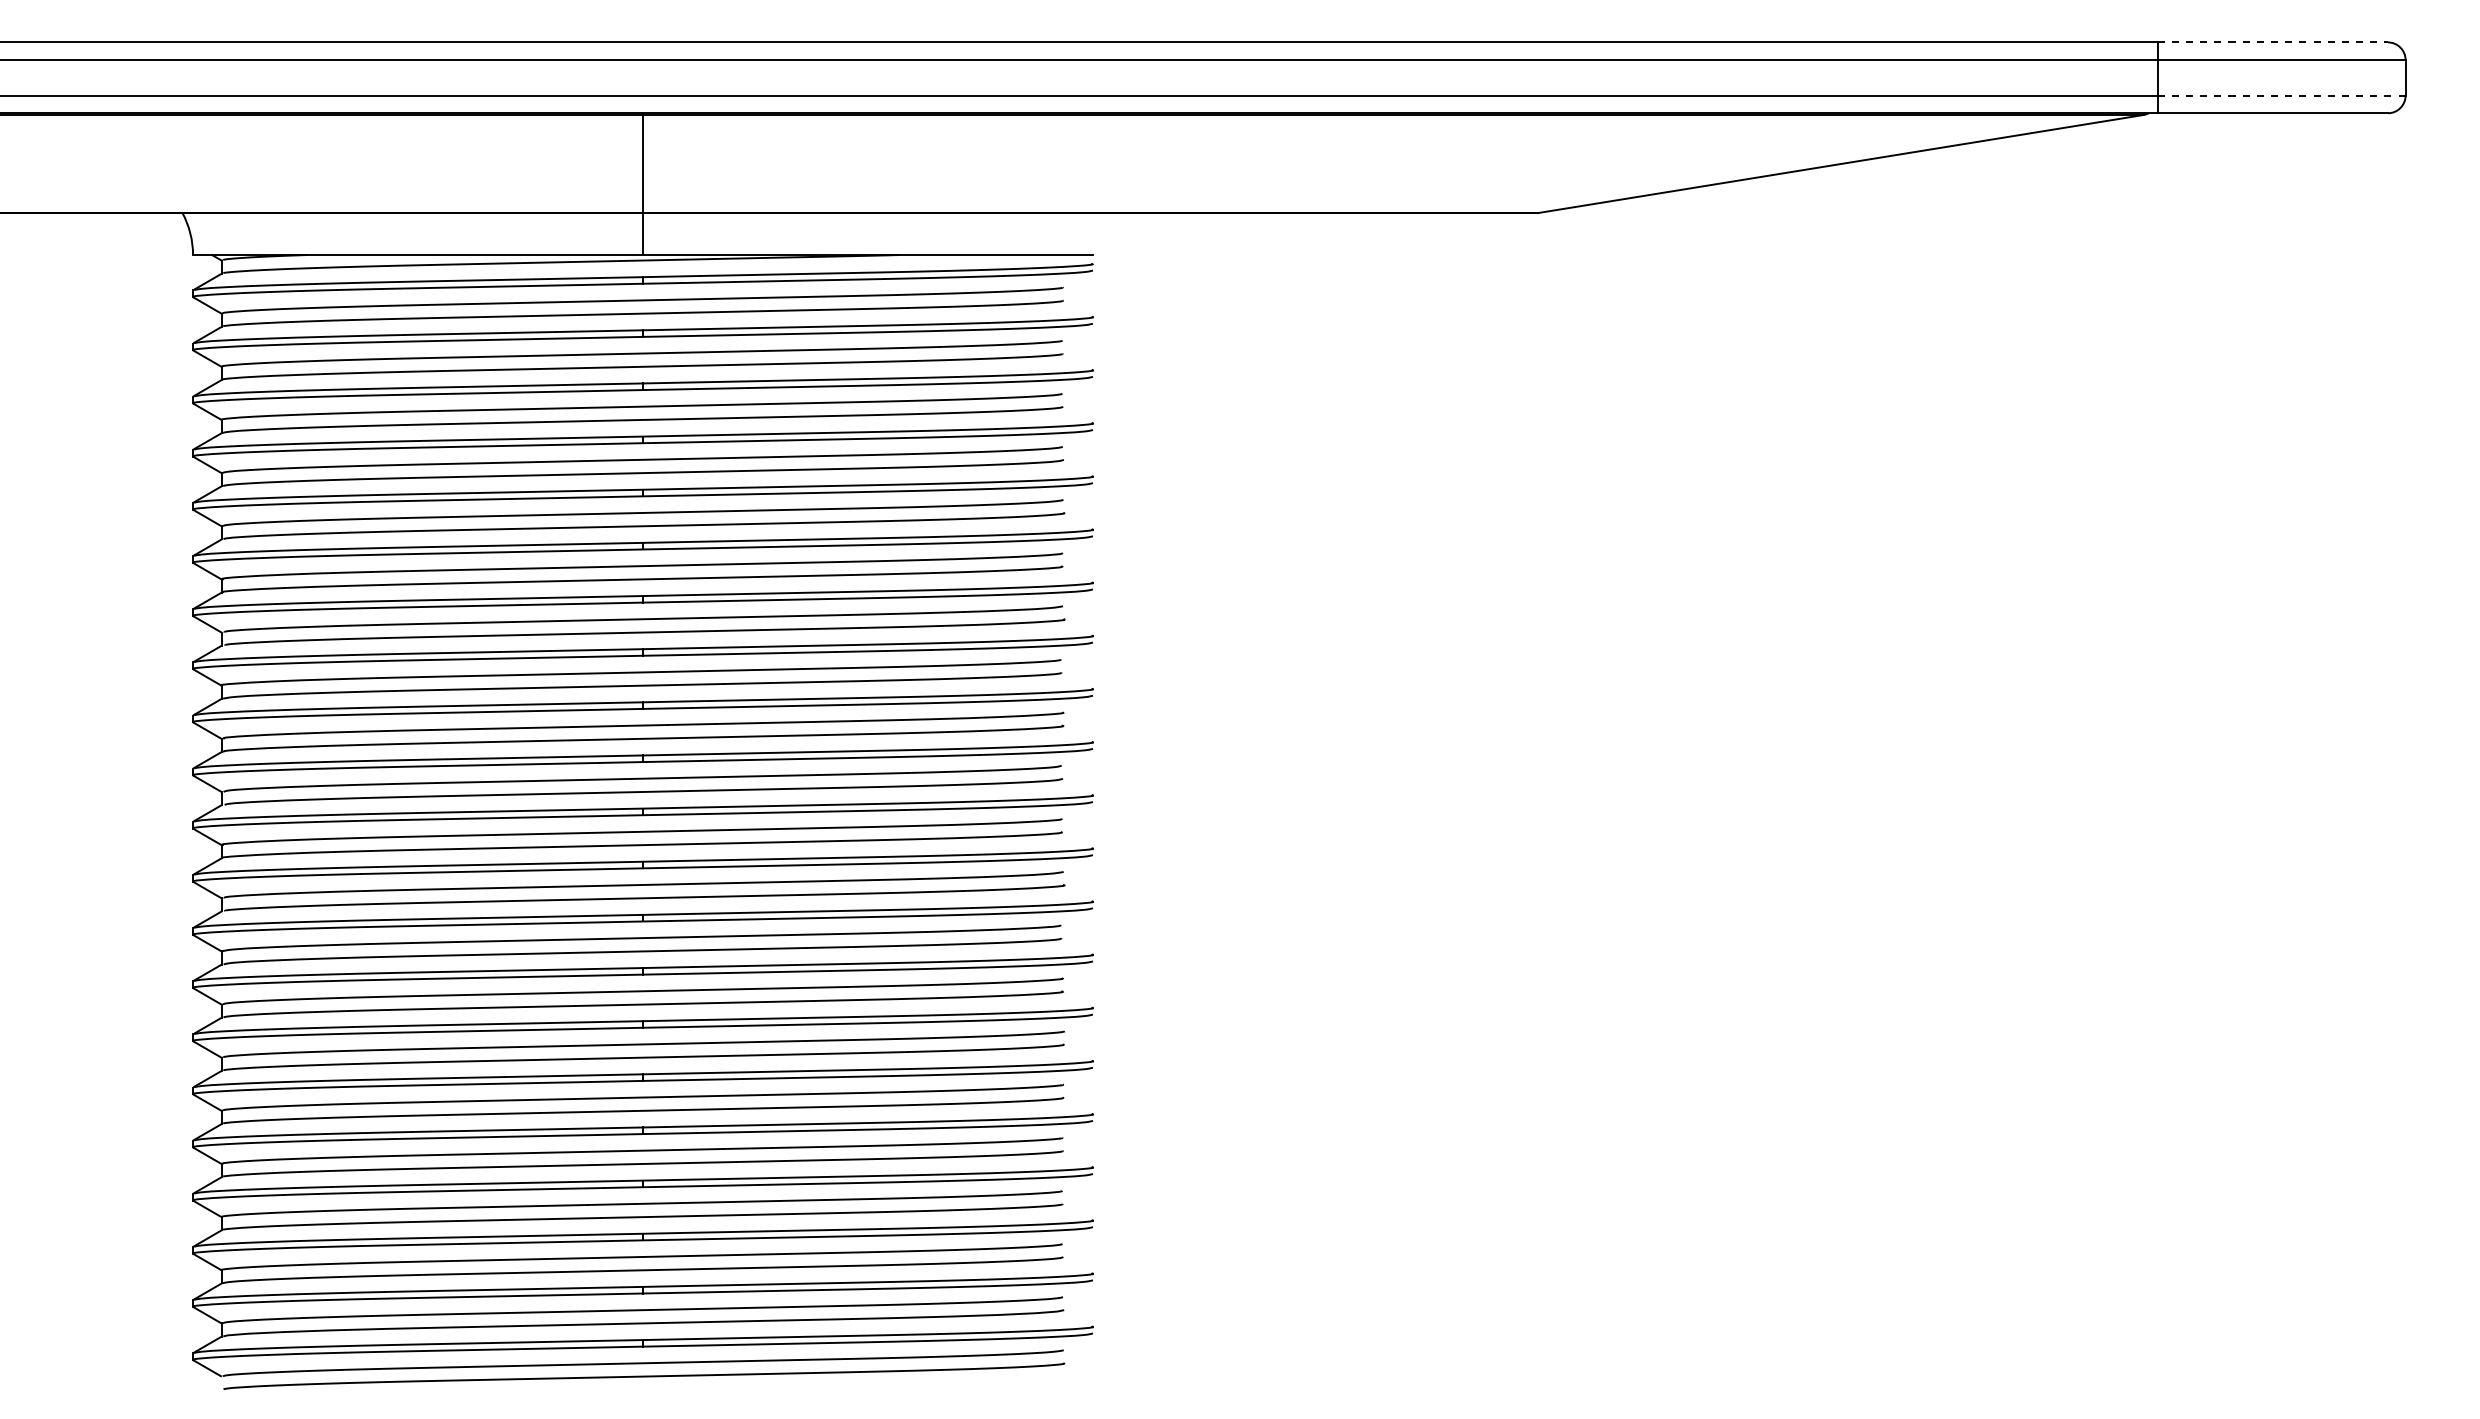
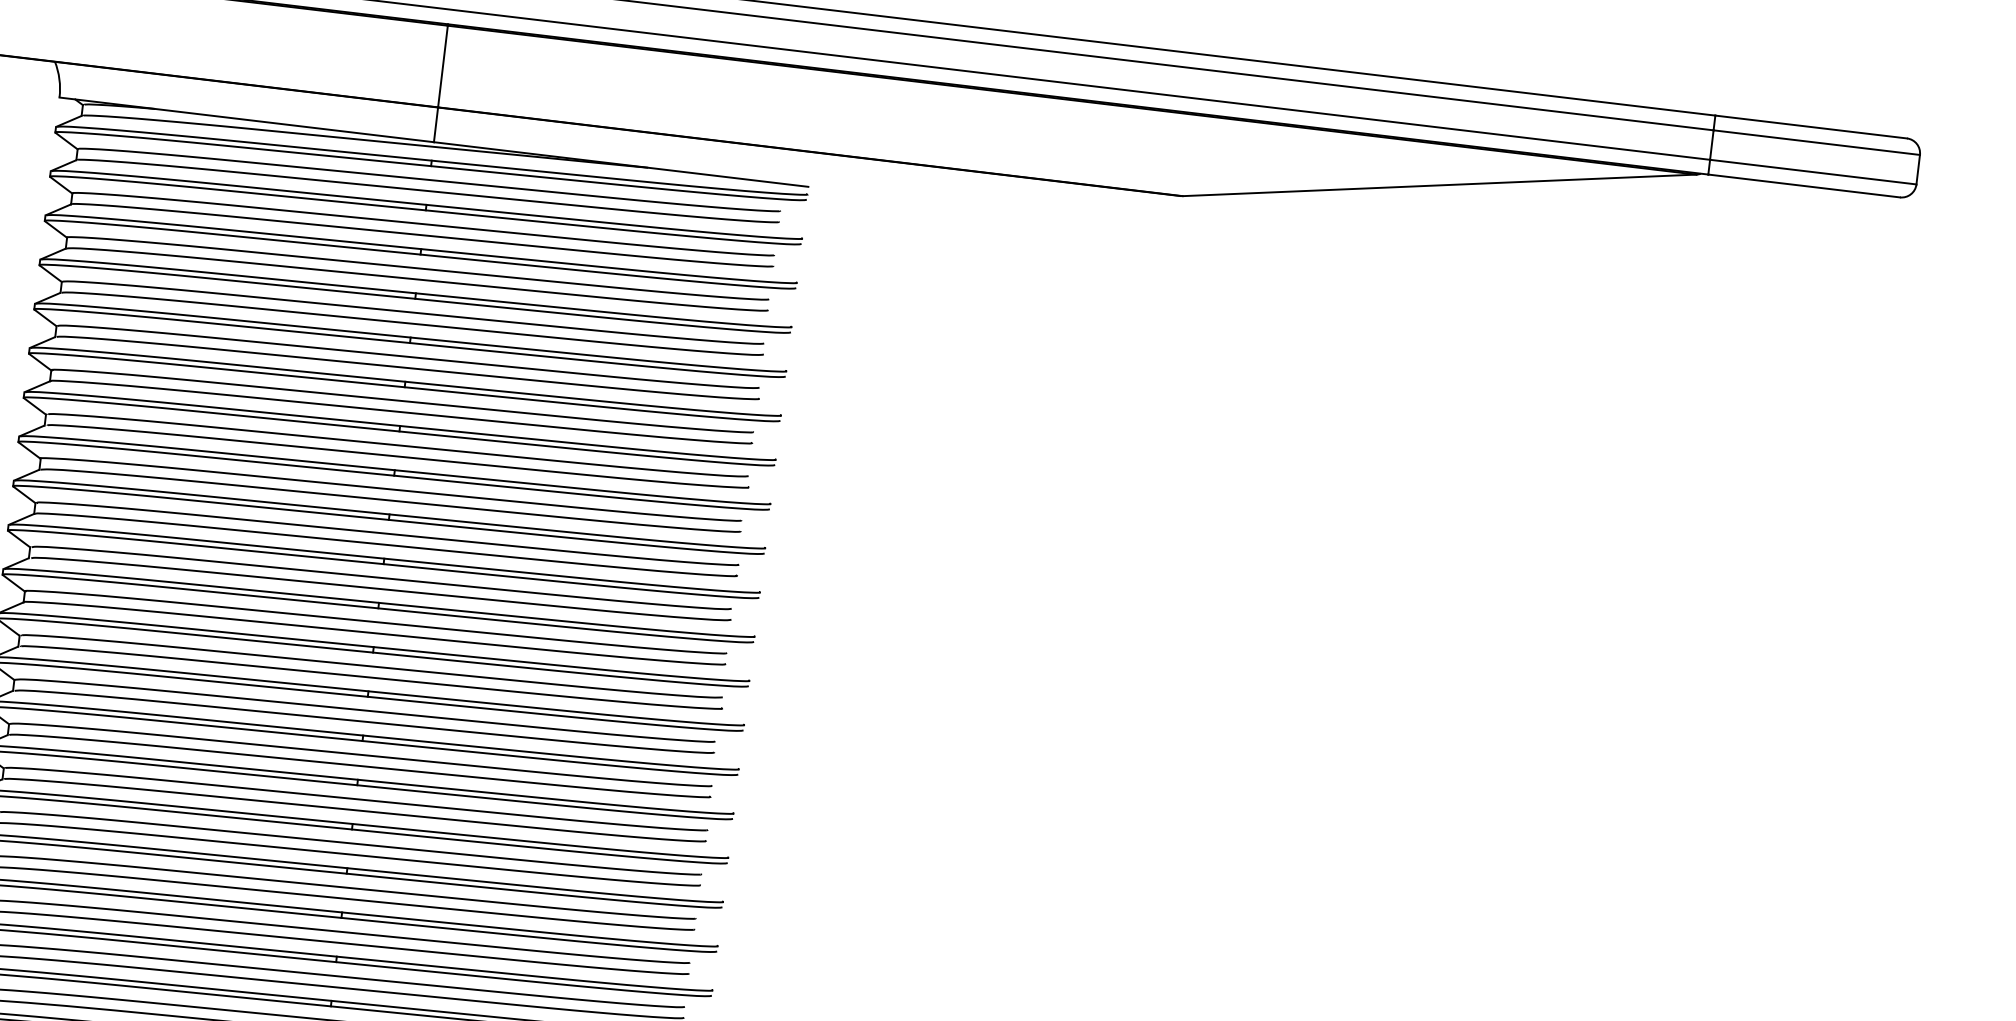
line: (2273, 42) -> (1811, 127), dashed -> solid
line: (2282, 95) -> (1814, 172), dashed -> solid

